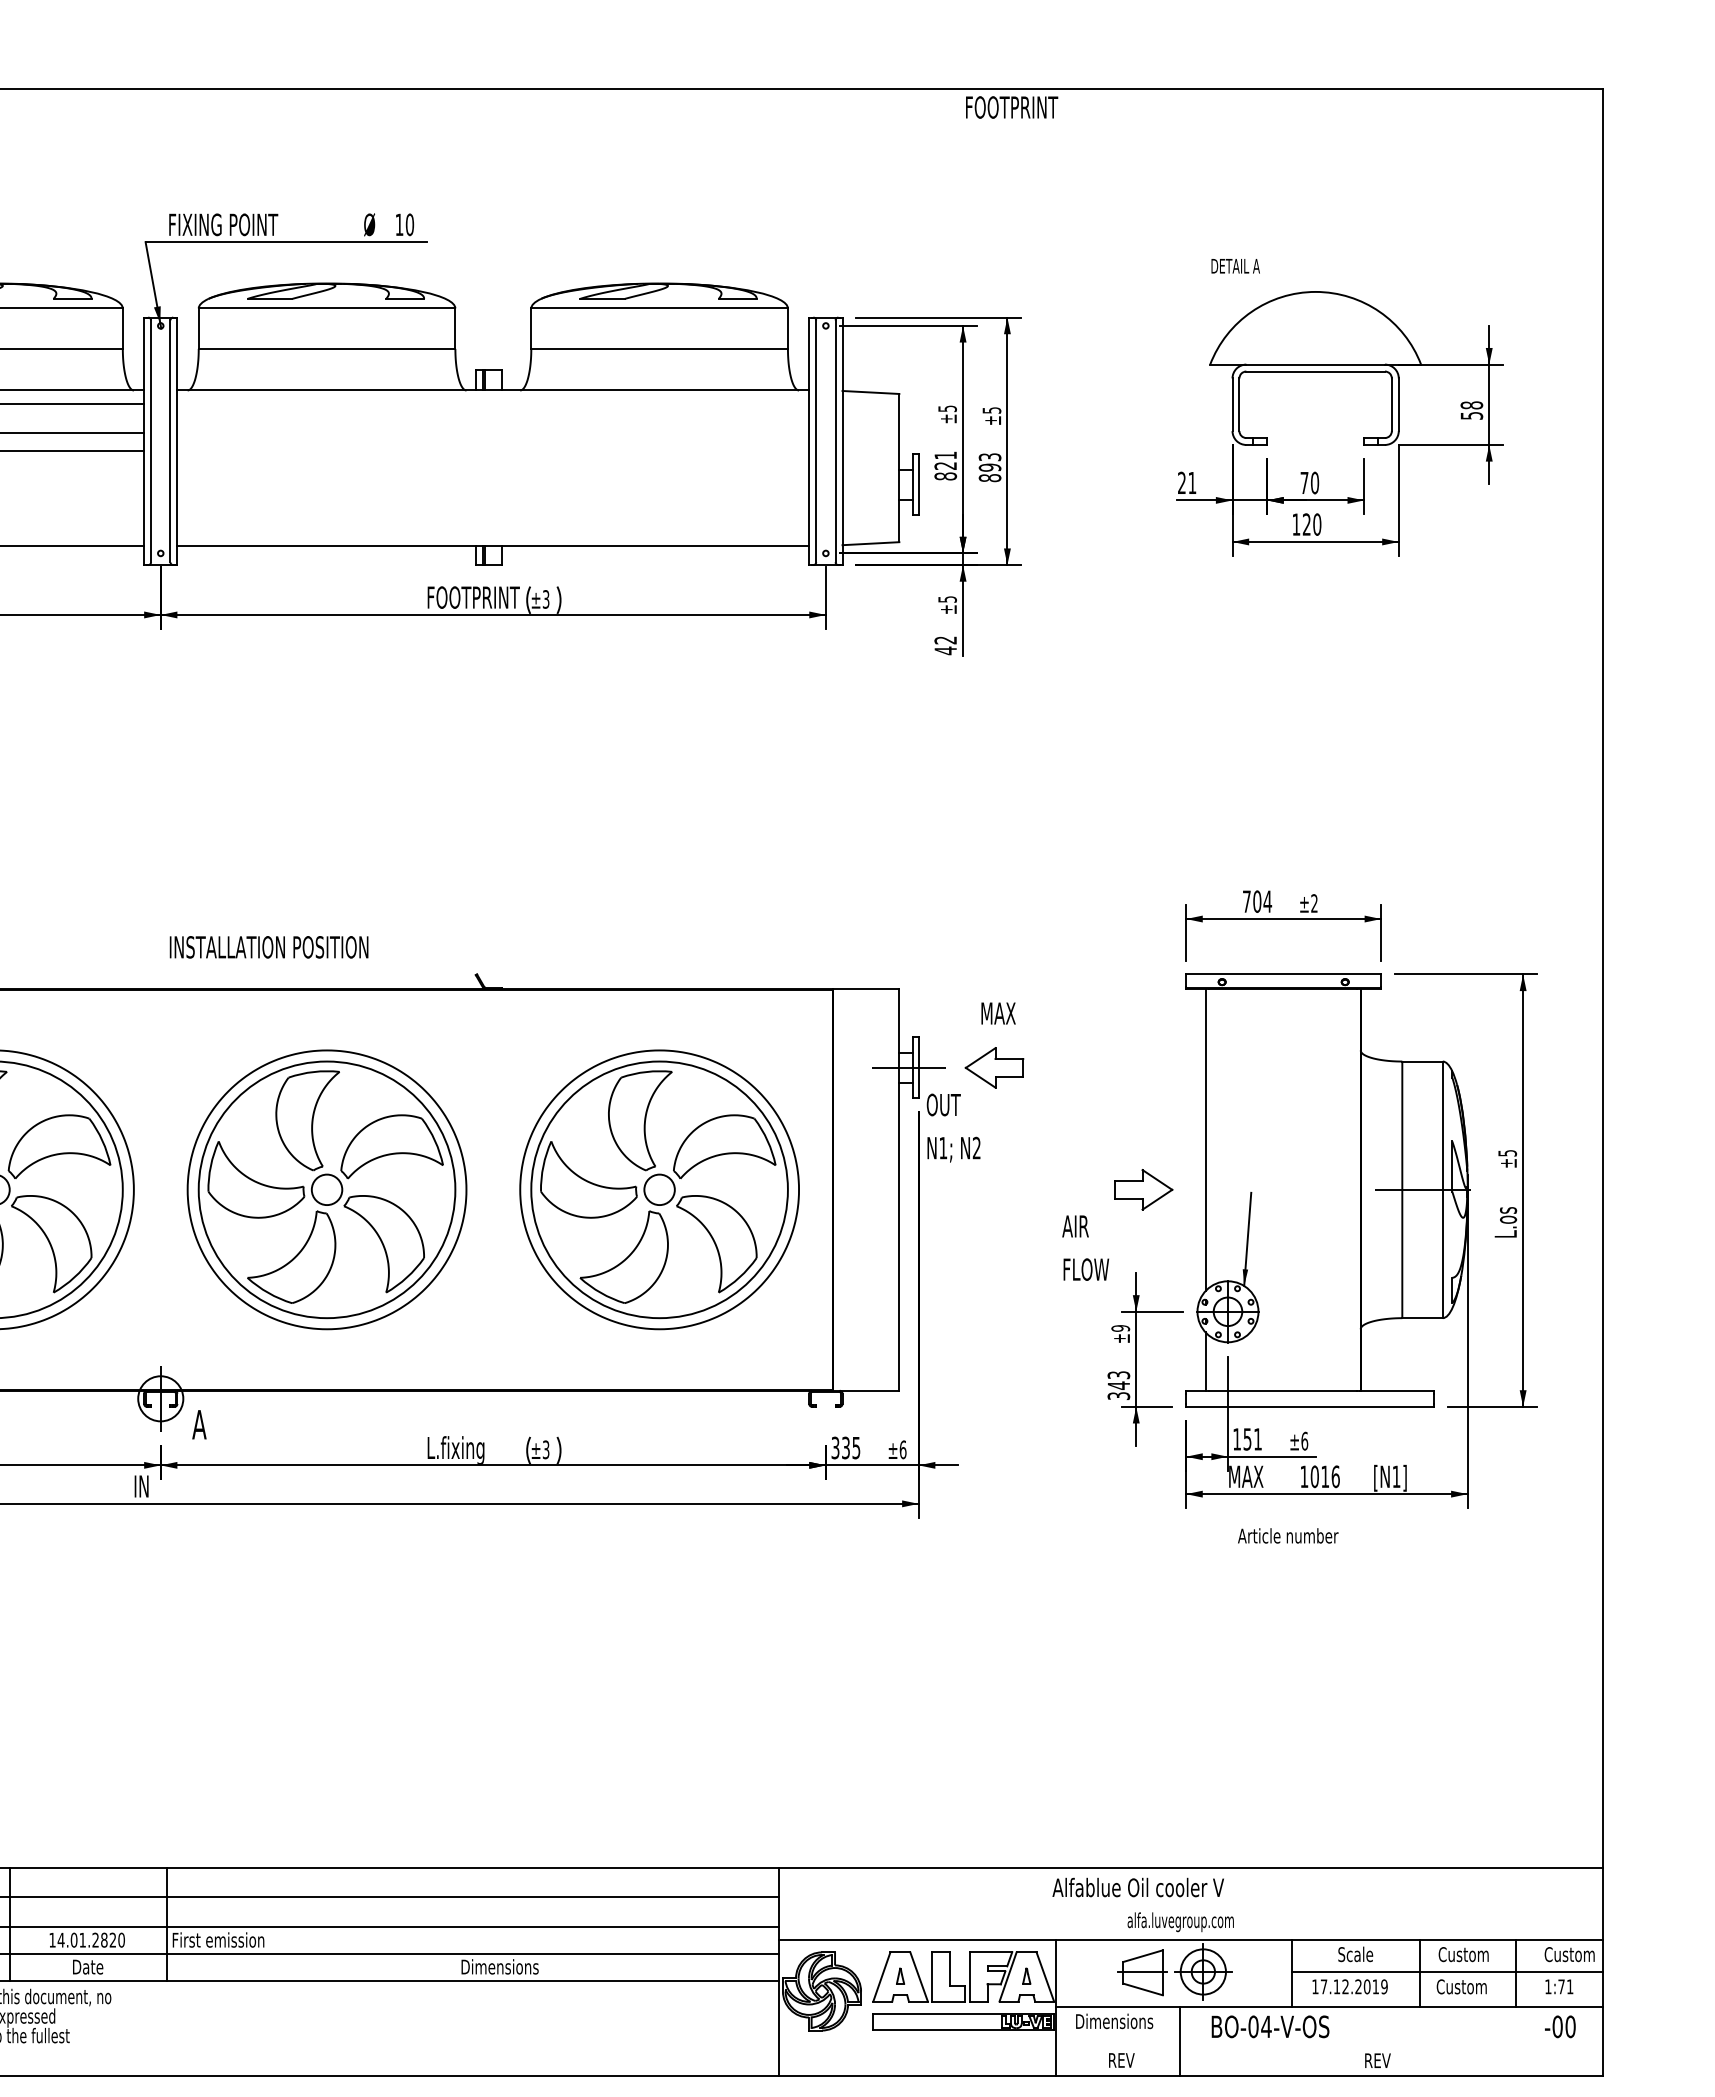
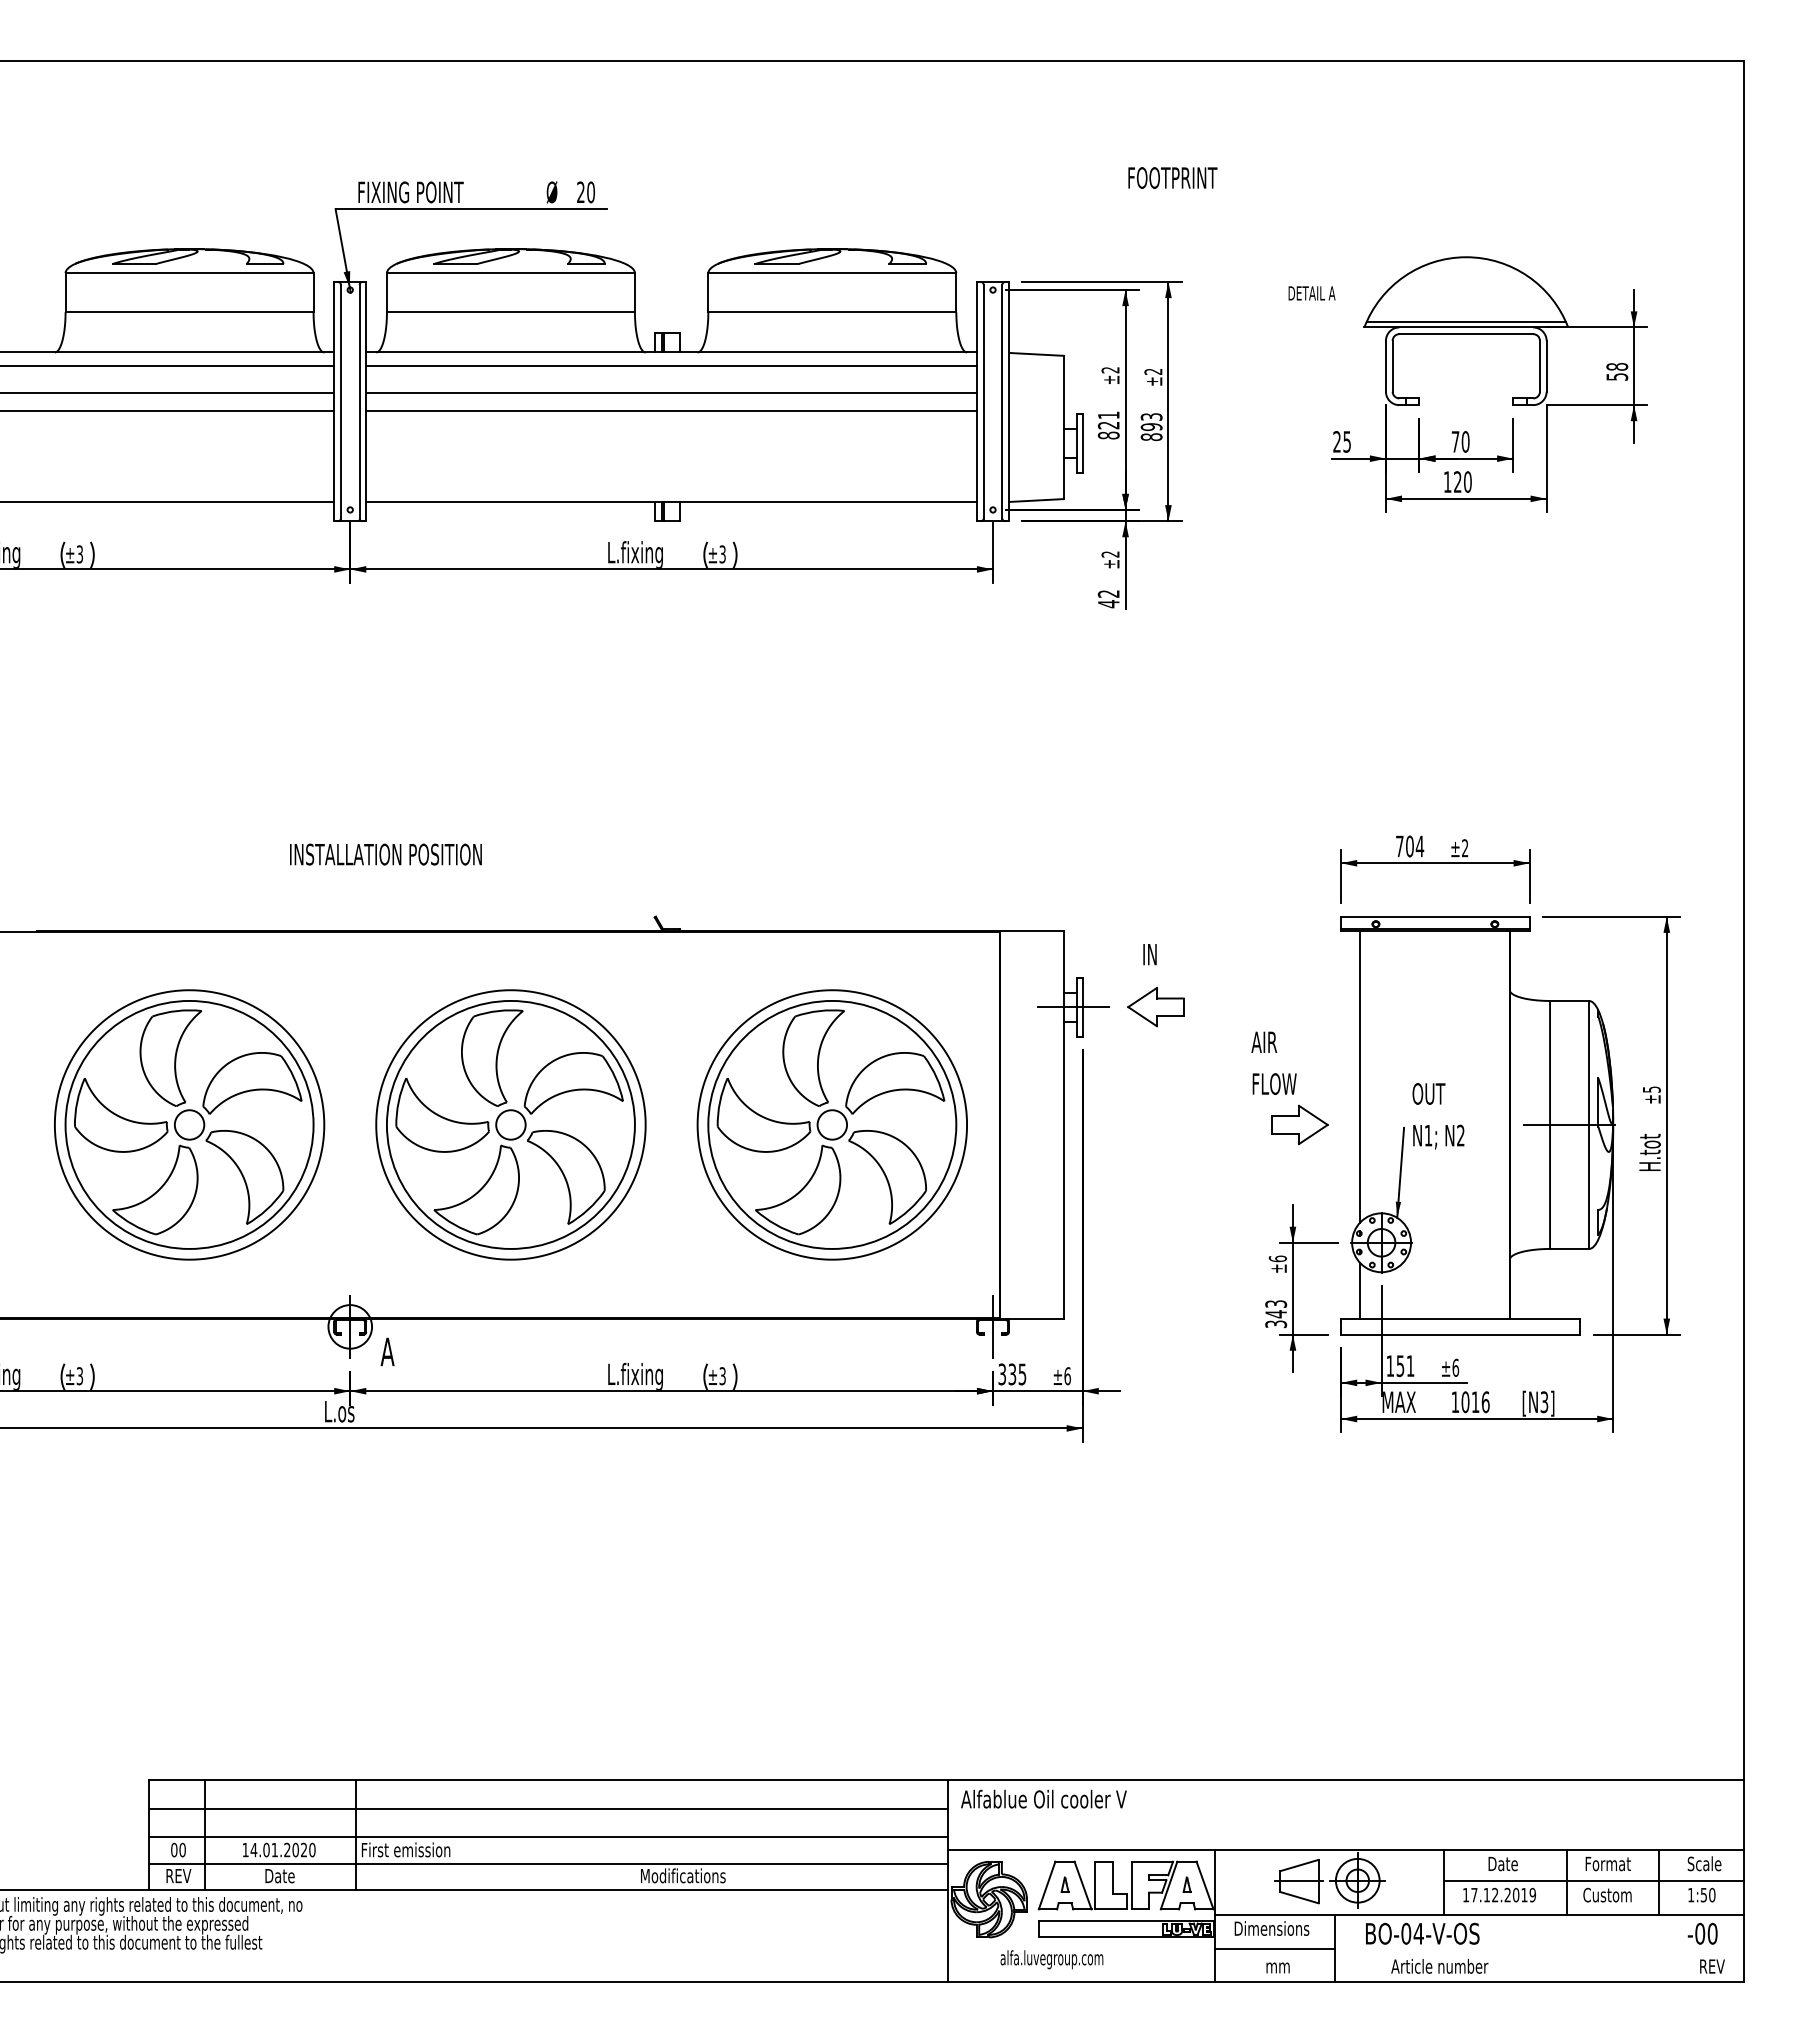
text: (1011, 106) -> (1172, 177), moved
text: (399, 223) -> (580, 191), 10 -> 20
text: (1235, 266) -> (1311, 293), moved
line: (1315, 359) -> (1466, 322), added
line: (493, 404) -> (671, 366), added
text: (947, 409) -> (1110, 370), ±5 -> ±2
text: (991, 410) -> (1153, 371), ±5 -> ±2
line: (493, 432) -> (671, 393), added
line: (493, 451) -> (671, 411), added
text: (1191, 482) -> (1346, 441), 21 -> 25
text: (474, 599) -> (653, 554), FOOTPRINT -> L.fixing
text: (947, 599) -> (1110, 554), ±5 -> ±2
text: (268, 947) -> (385, 854), moved
text: (999, 1013) -> (1160, 954), MAX -> IN
text: (953, 1128) -> (1438, 1116), moved
text: (1505, 1217) -> (1649, 1151), L.os -> H.tot
text: (1085, 1247) -> (1273, 1062), moved
text: (1120, 1328) -> (1277, 1258), ±9 -> ±6
line: (826, 1398) -> (993, 1326), added
text: (1396, 1477) -> (1544, 1402), [N1] -> [N3]
text: (150, 1486) -> (340, 1411), IN -> L.os
text: (1287, 1536) -> (1439, 1966), moved
text: (1137, 1886) -> (1043, 1798), moved
text: (1180, 1922) -> (1051, 1959), moved
text: (104, 1939) -> (295, 1849), 14.01.2820 -> 14.01.2020
text: (1355, 1954) -> (1504, 1863), Scale -> Date
text: (1463, 1954) -> (1609, 1863), Custom -> Format
text: (1569, 1954) -> (1711, 1863), Custom -> Scale
text: (505, 1966) -> (683, 1875), Dimensions -> Modifications
text: (1565, 1986) -> (1707, 1894), 1:71 -> 1:50
line: (1118, 2042) -> (1275, 1948), added
text: (1121, 2060) -> (1278, 1966), REV -> mm
text: (1377, 2060) -> (1712, 1966), moved

